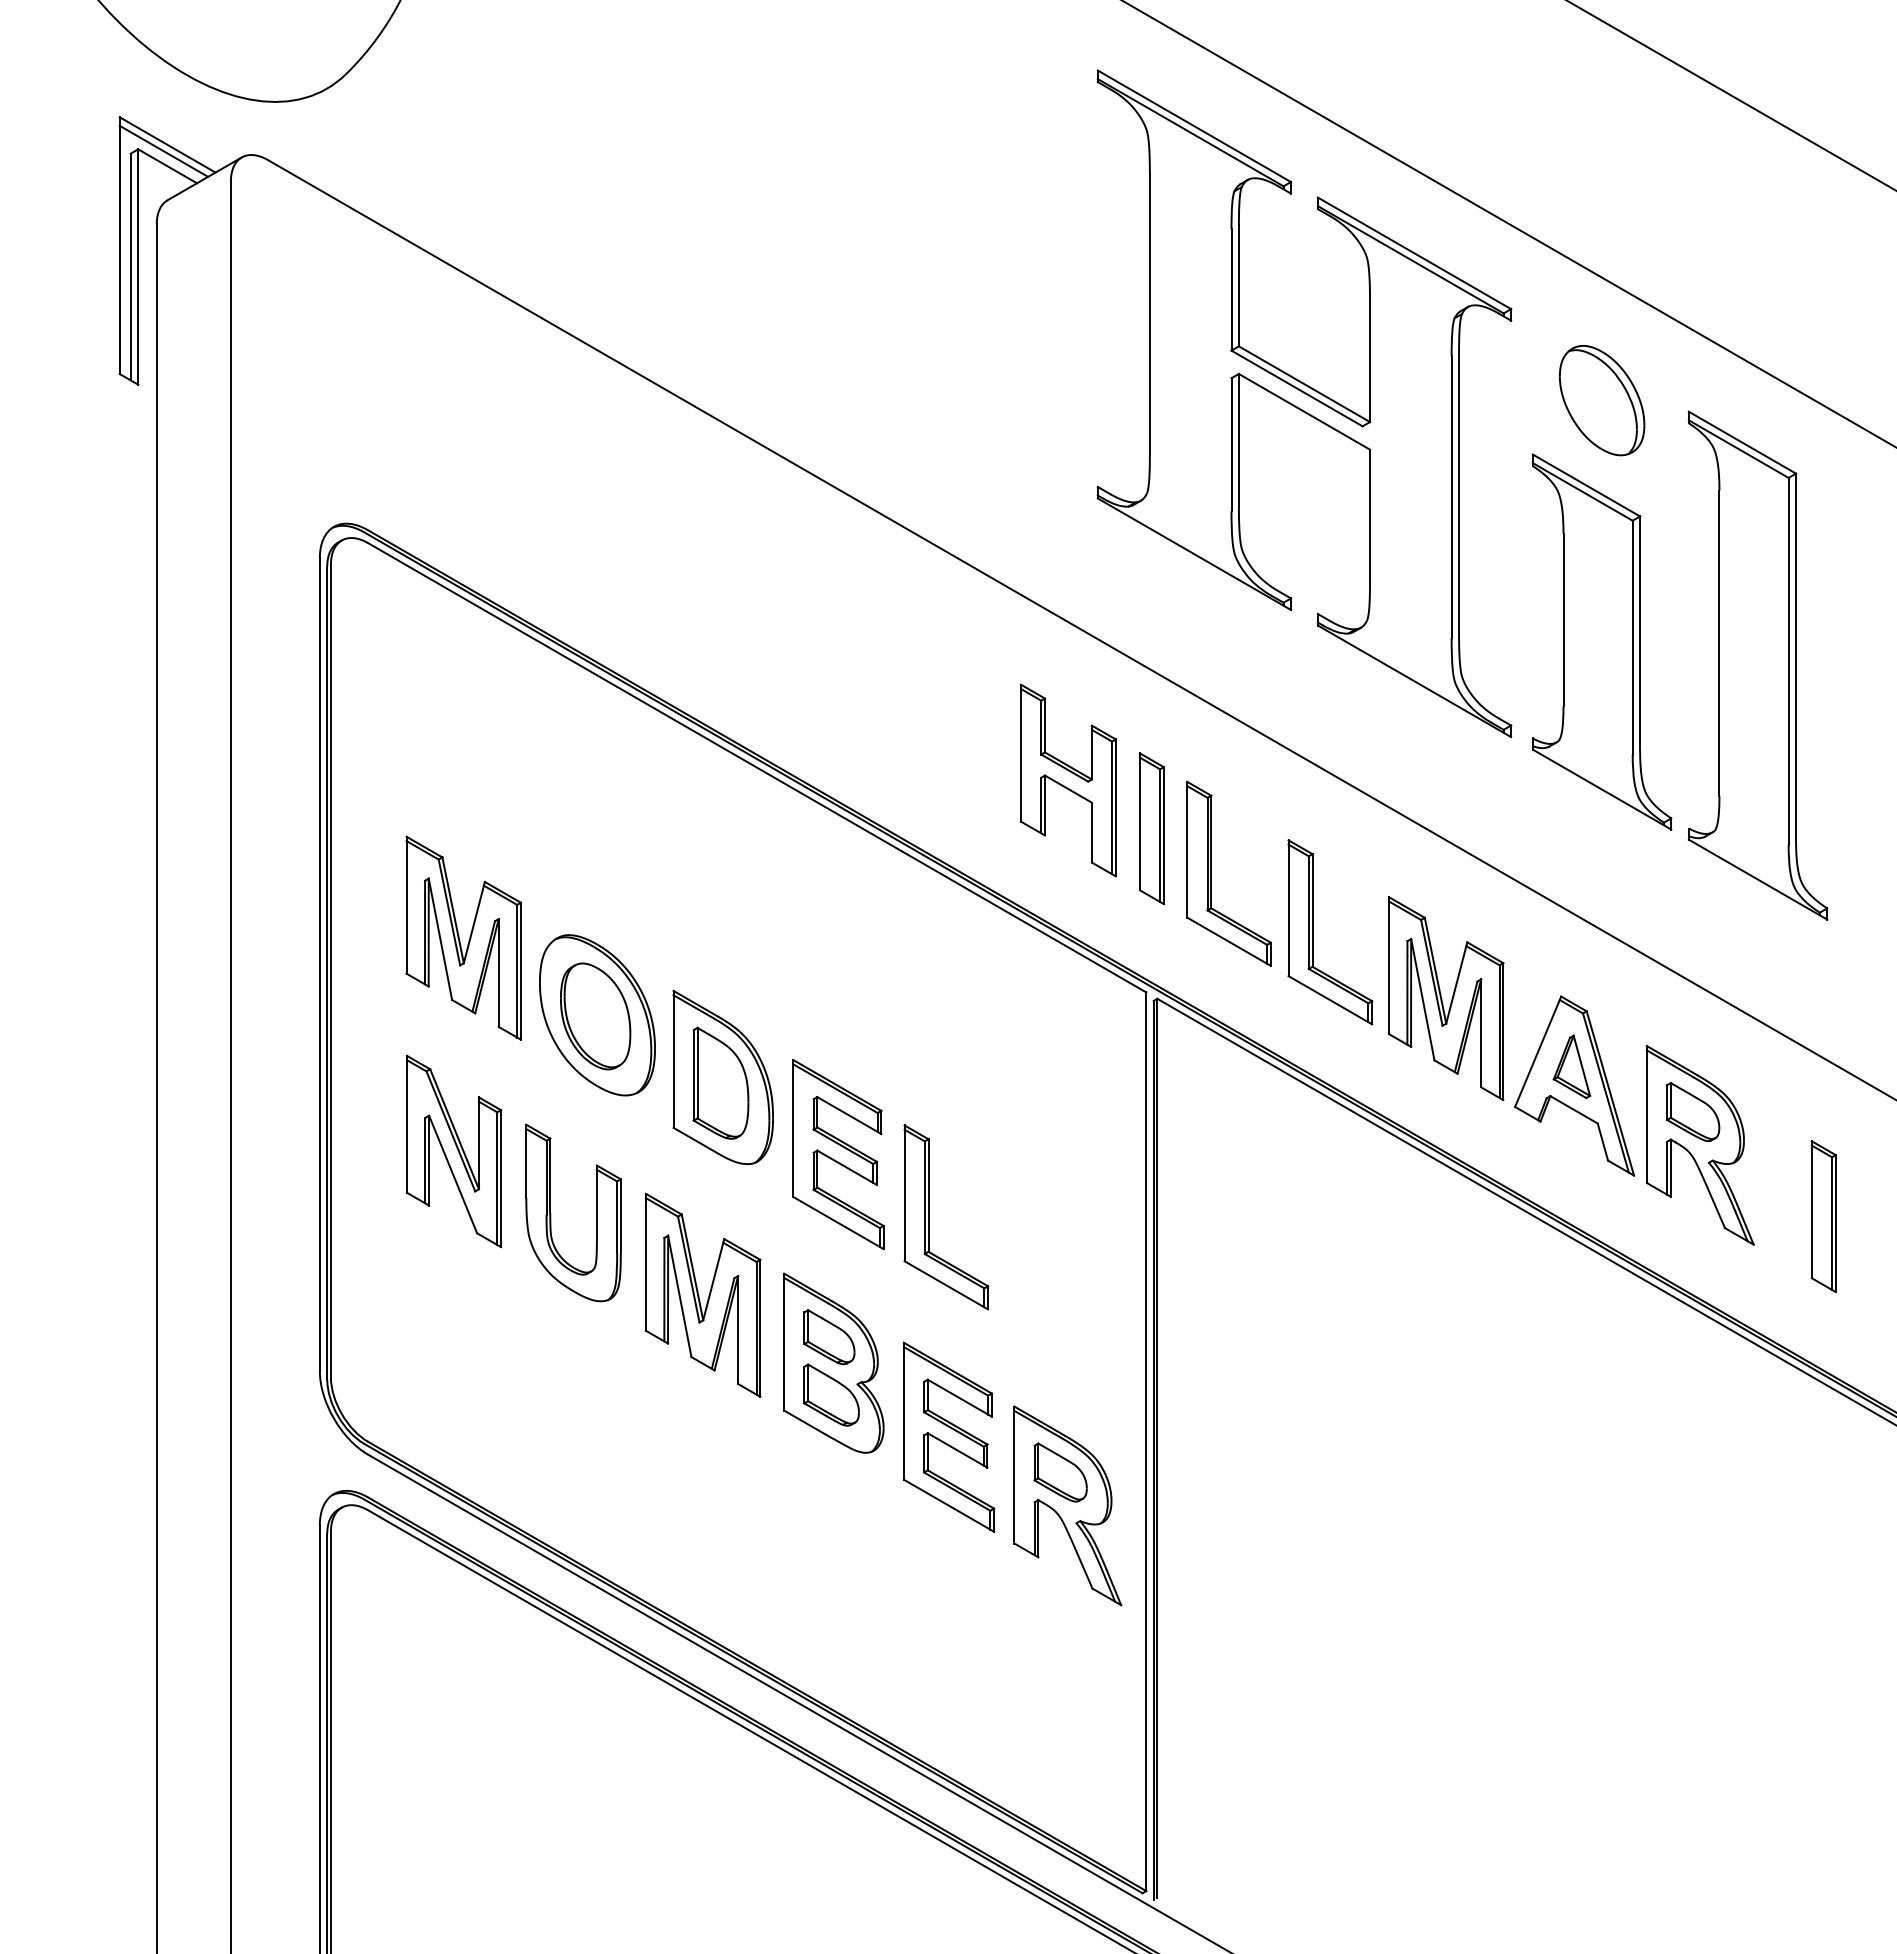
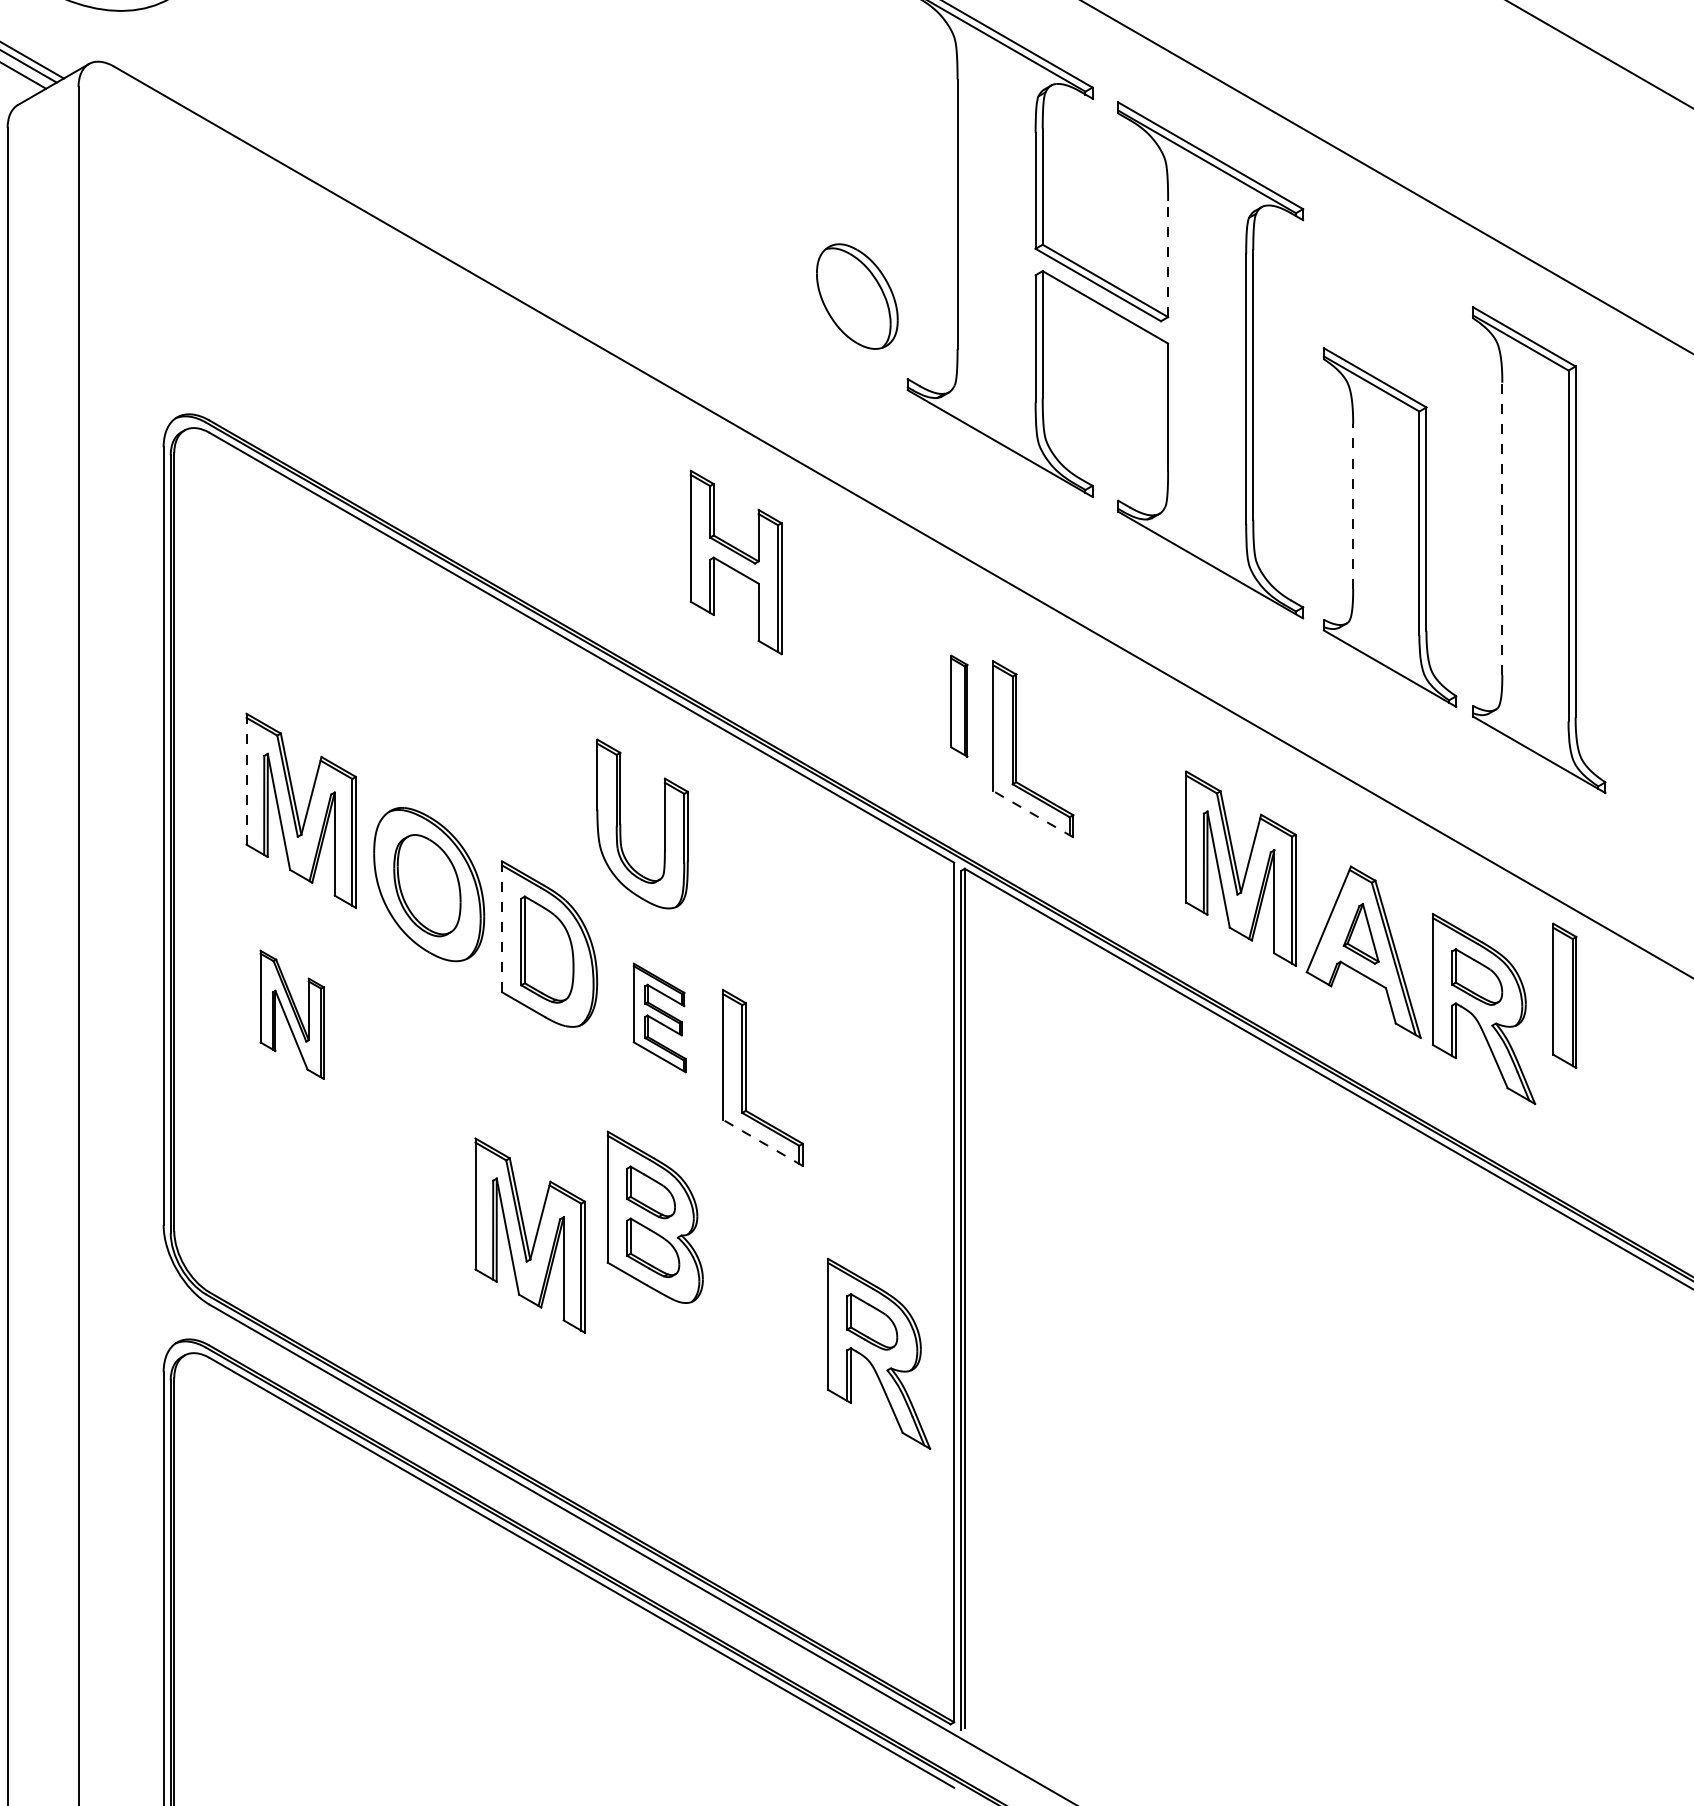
line: (1370, 361) -> (1168, 259), solid -> dashed
part: (1602, 400) -> (857, 296), moved
line: (1563, 619) -> (1353, 505), solid -> dashed
line: (1719, 643) -> (1502, 528), solid -> dashed
part: (1068, 780) -> (736, 562), moved
part: (1151, 828) -> (959, 705), size x0.7
line: (406, 904) -> (246, 778), solid -> dashed
part: (1313, 932) -> (1114, 805), removed
line: (1228, 941) -> (1032, 813), solid -> dashed
line: (673, 1058) -> (501, 925), solid -> dashed
part: (454, 1151) -> (292, 1014), size x0.7
part: (838, 1154) -> (659, 1017), size x0.6
part: (551, 1213) -> (621, 824), moved
part: (1823, 1216) -> (1564, 995), moved
line: (945, 1285) -> (762, 1143), solid -> dashed
part: (702, 1294) -> (529, 1234), moved
part: (948, 1436) -> (764, 1287), removed

